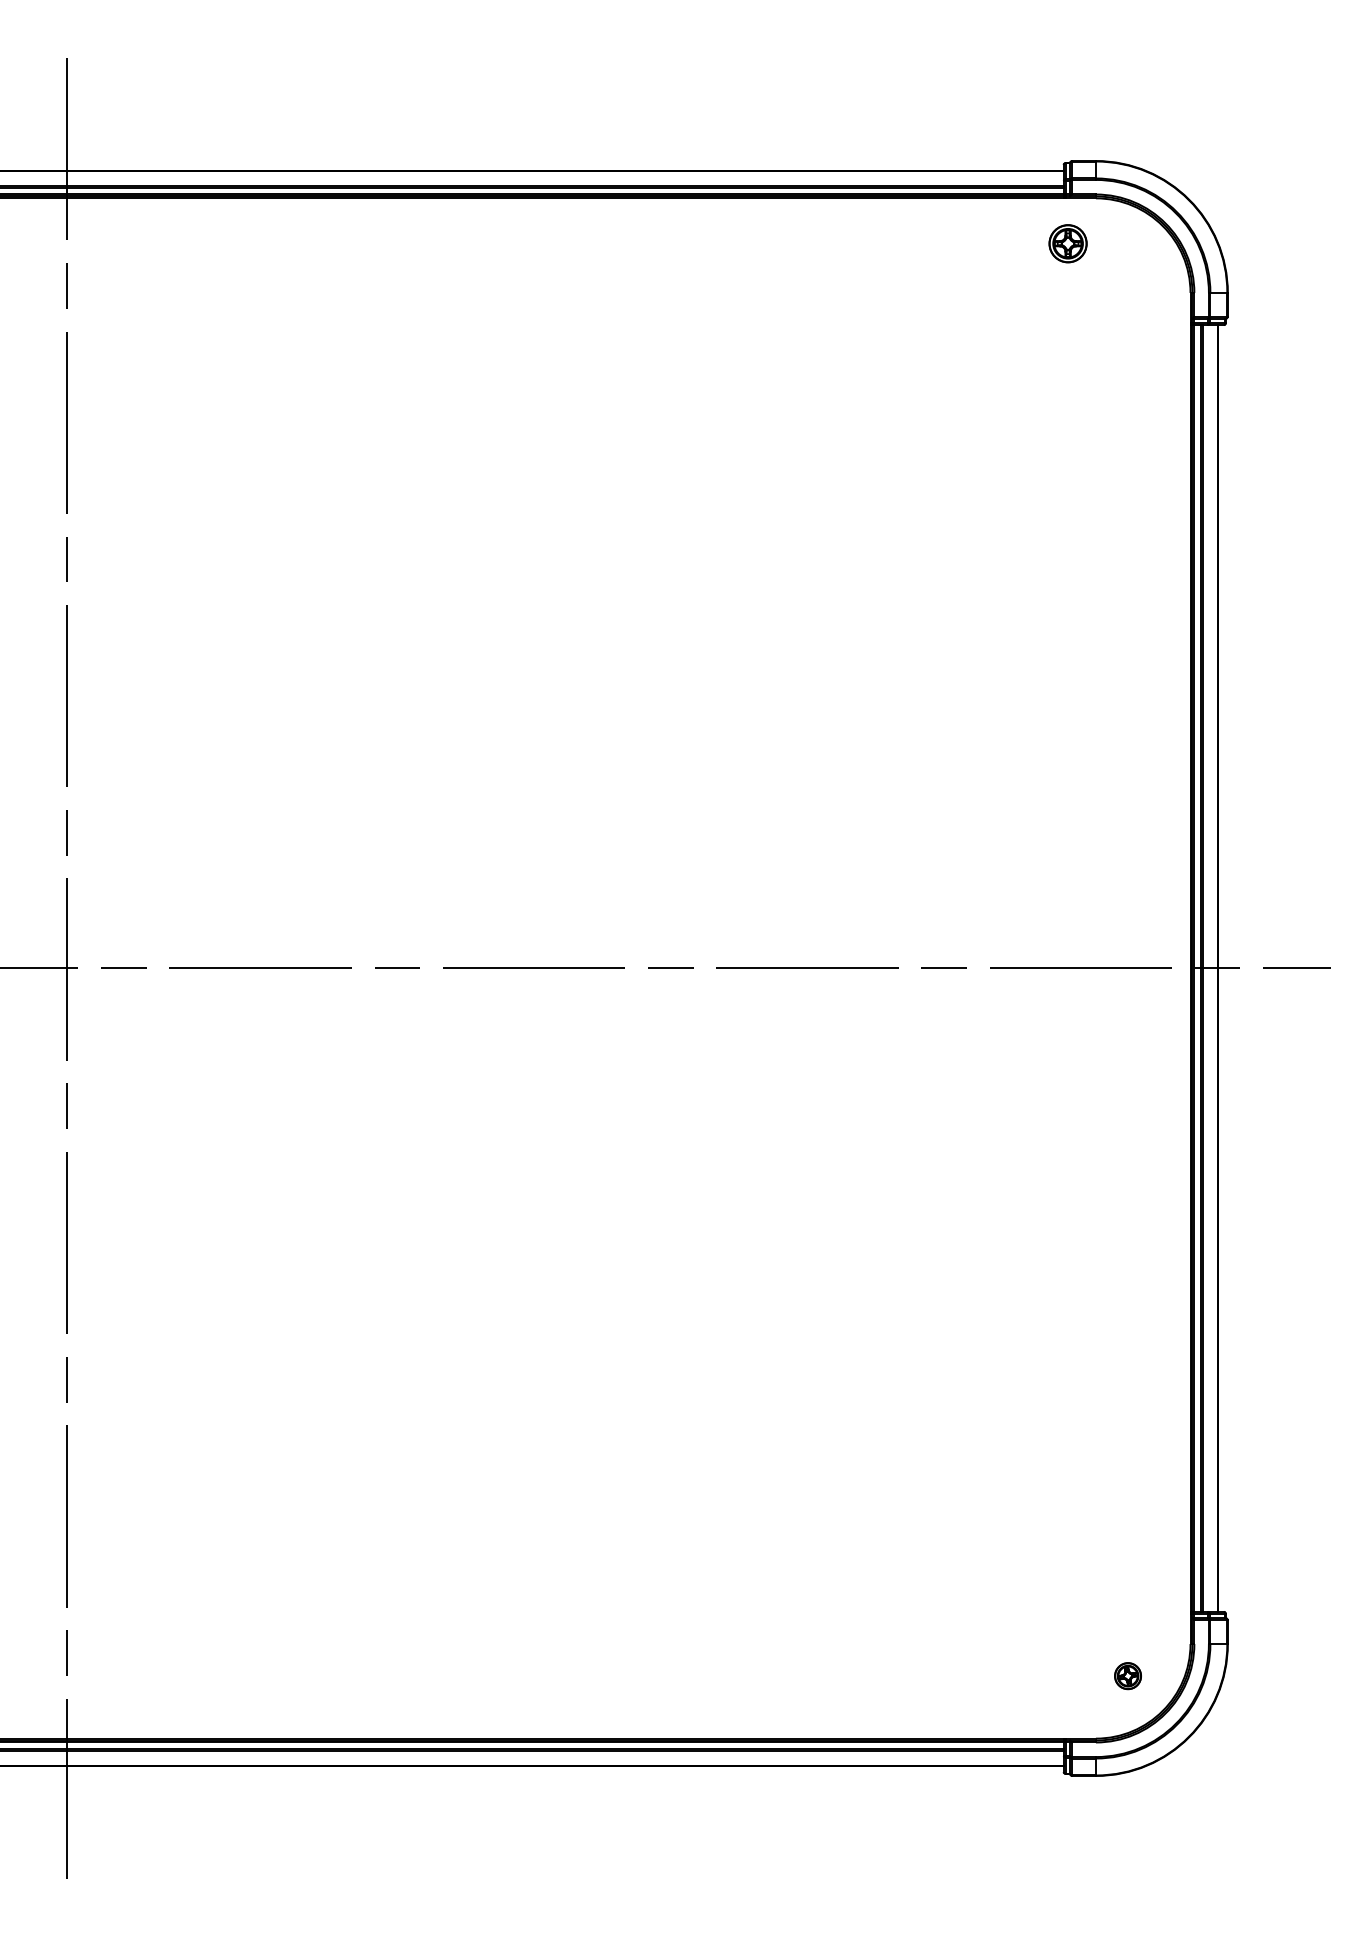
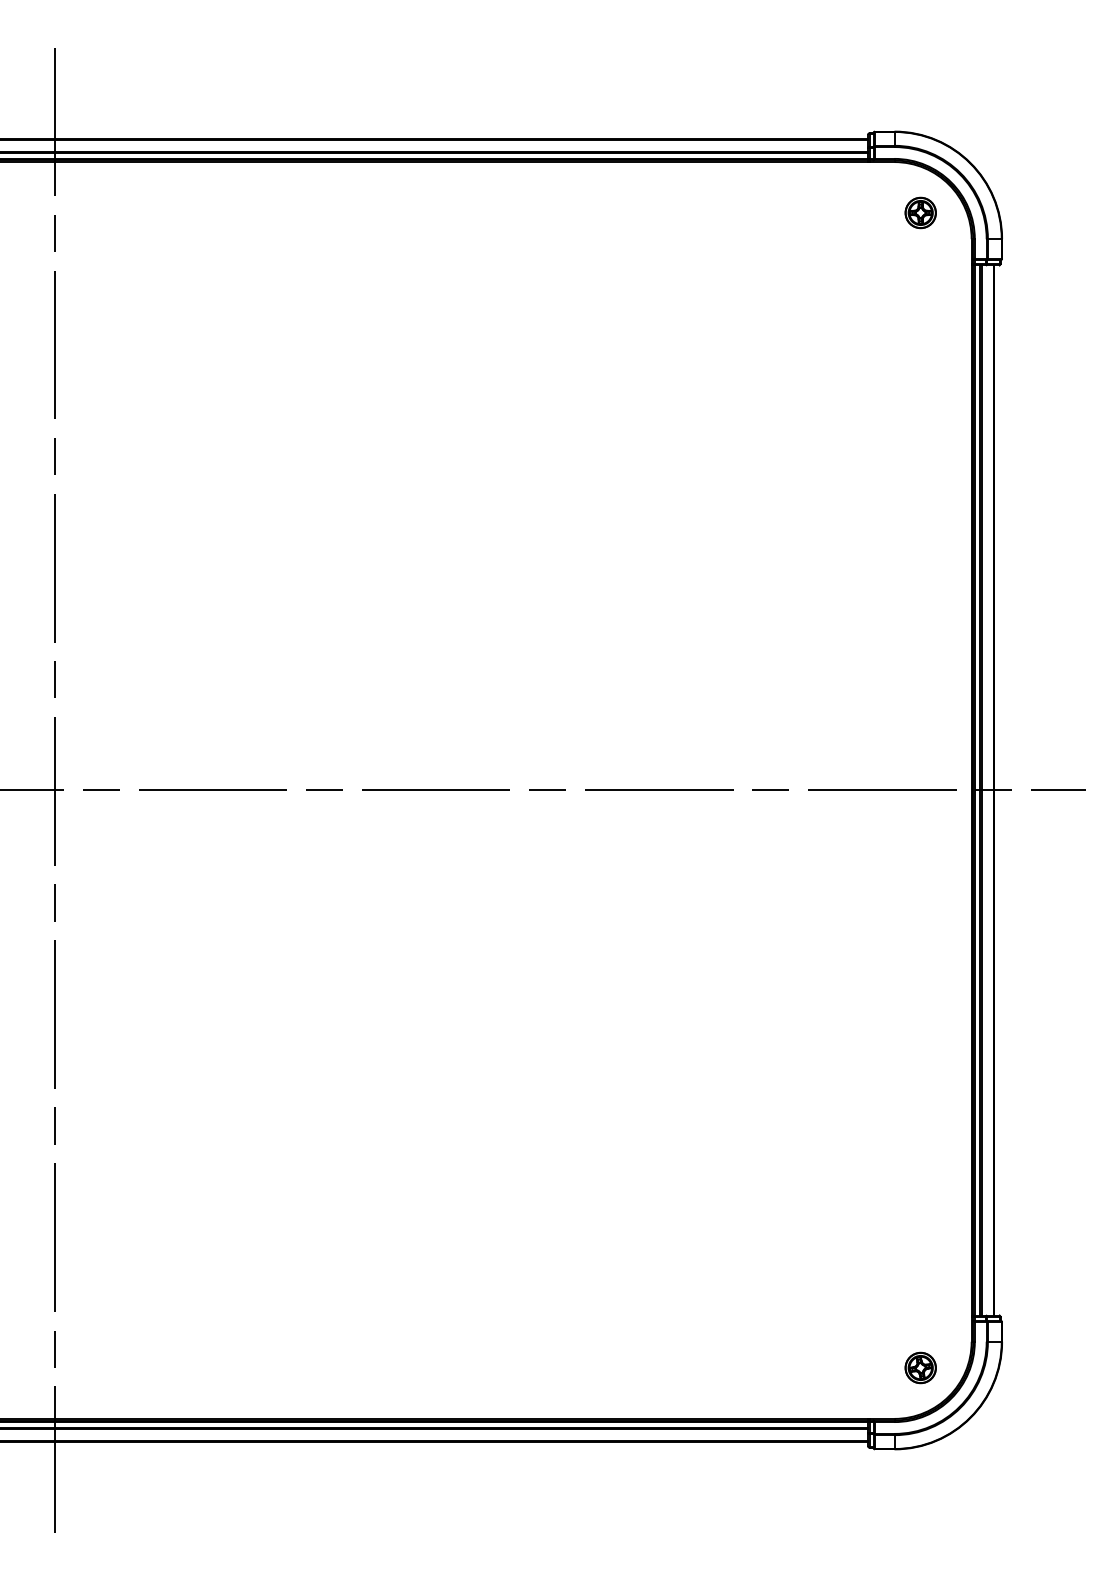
part: (1067, 243) -> (920, 212), moved
part: (1127, 1675) -> (920, 1367), size x1.43

